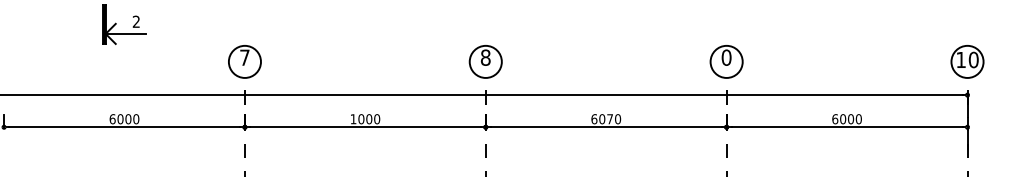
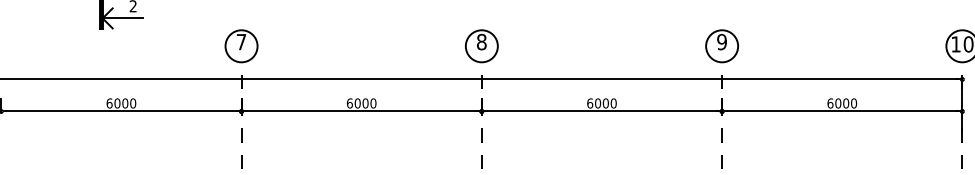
text: (726, 57) -> (721, 41), 0 -> 9
text: (353, 119) -> (349, 103), 1000 -> 6000
text: (610, 119) -> (606, 103), 6070 -> 6000

